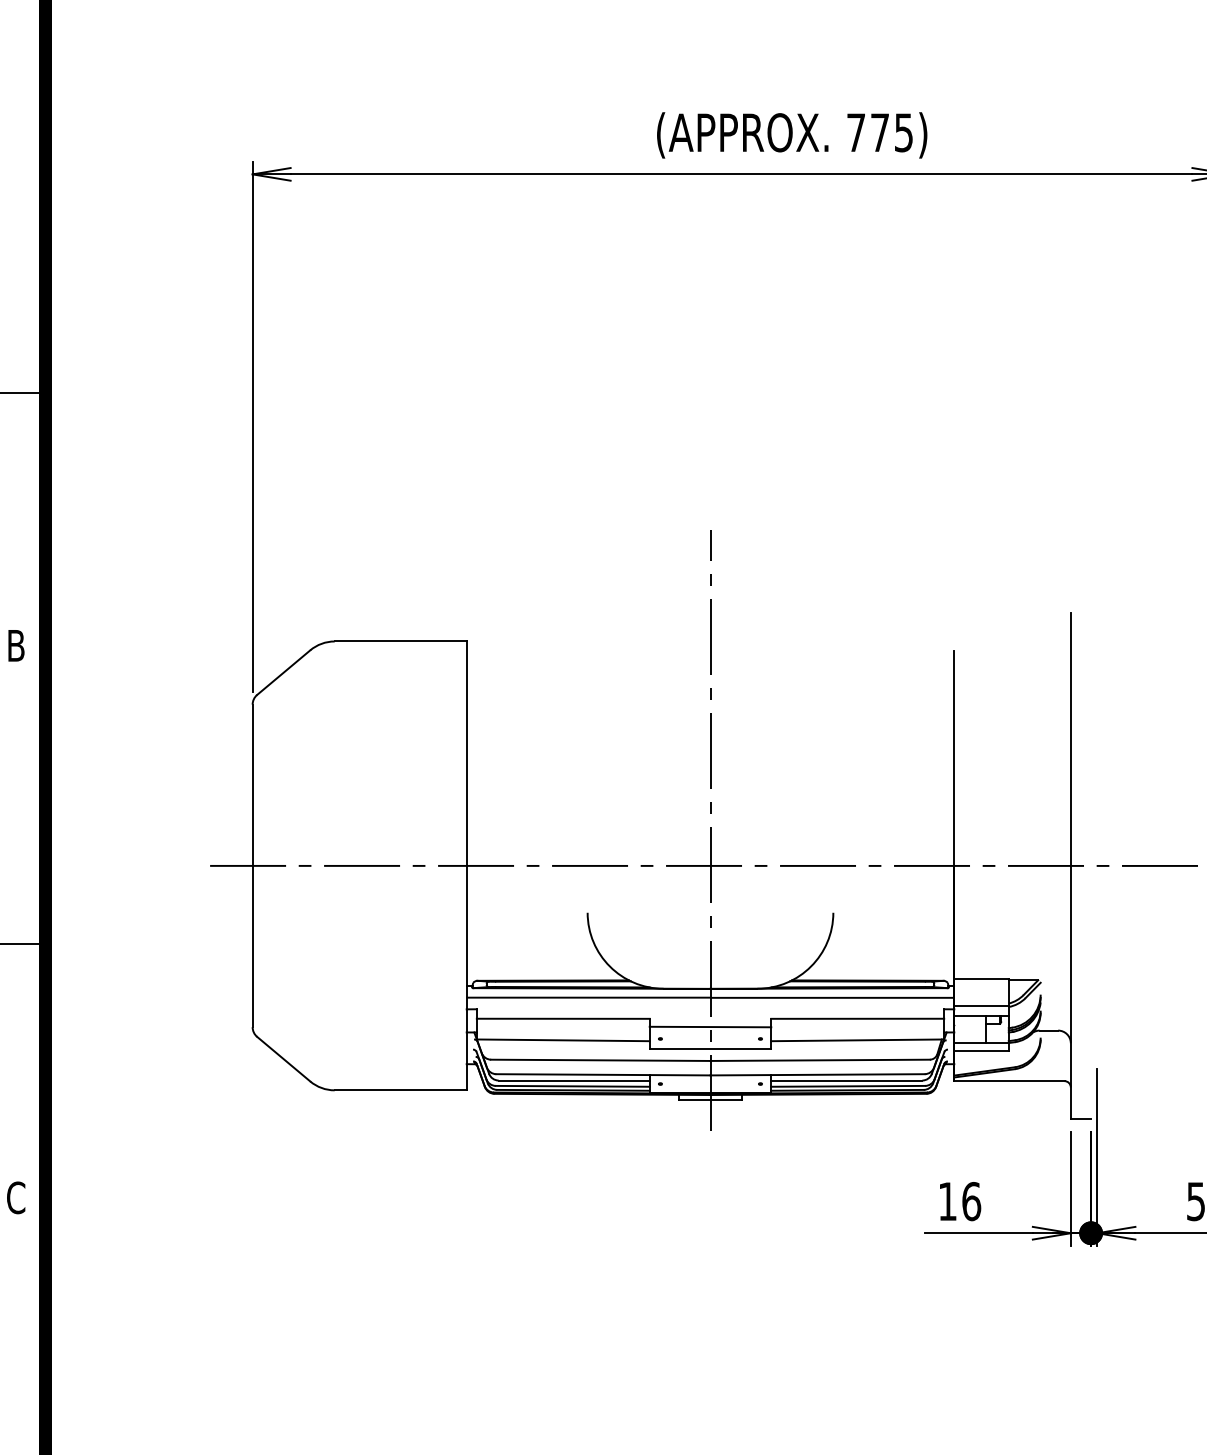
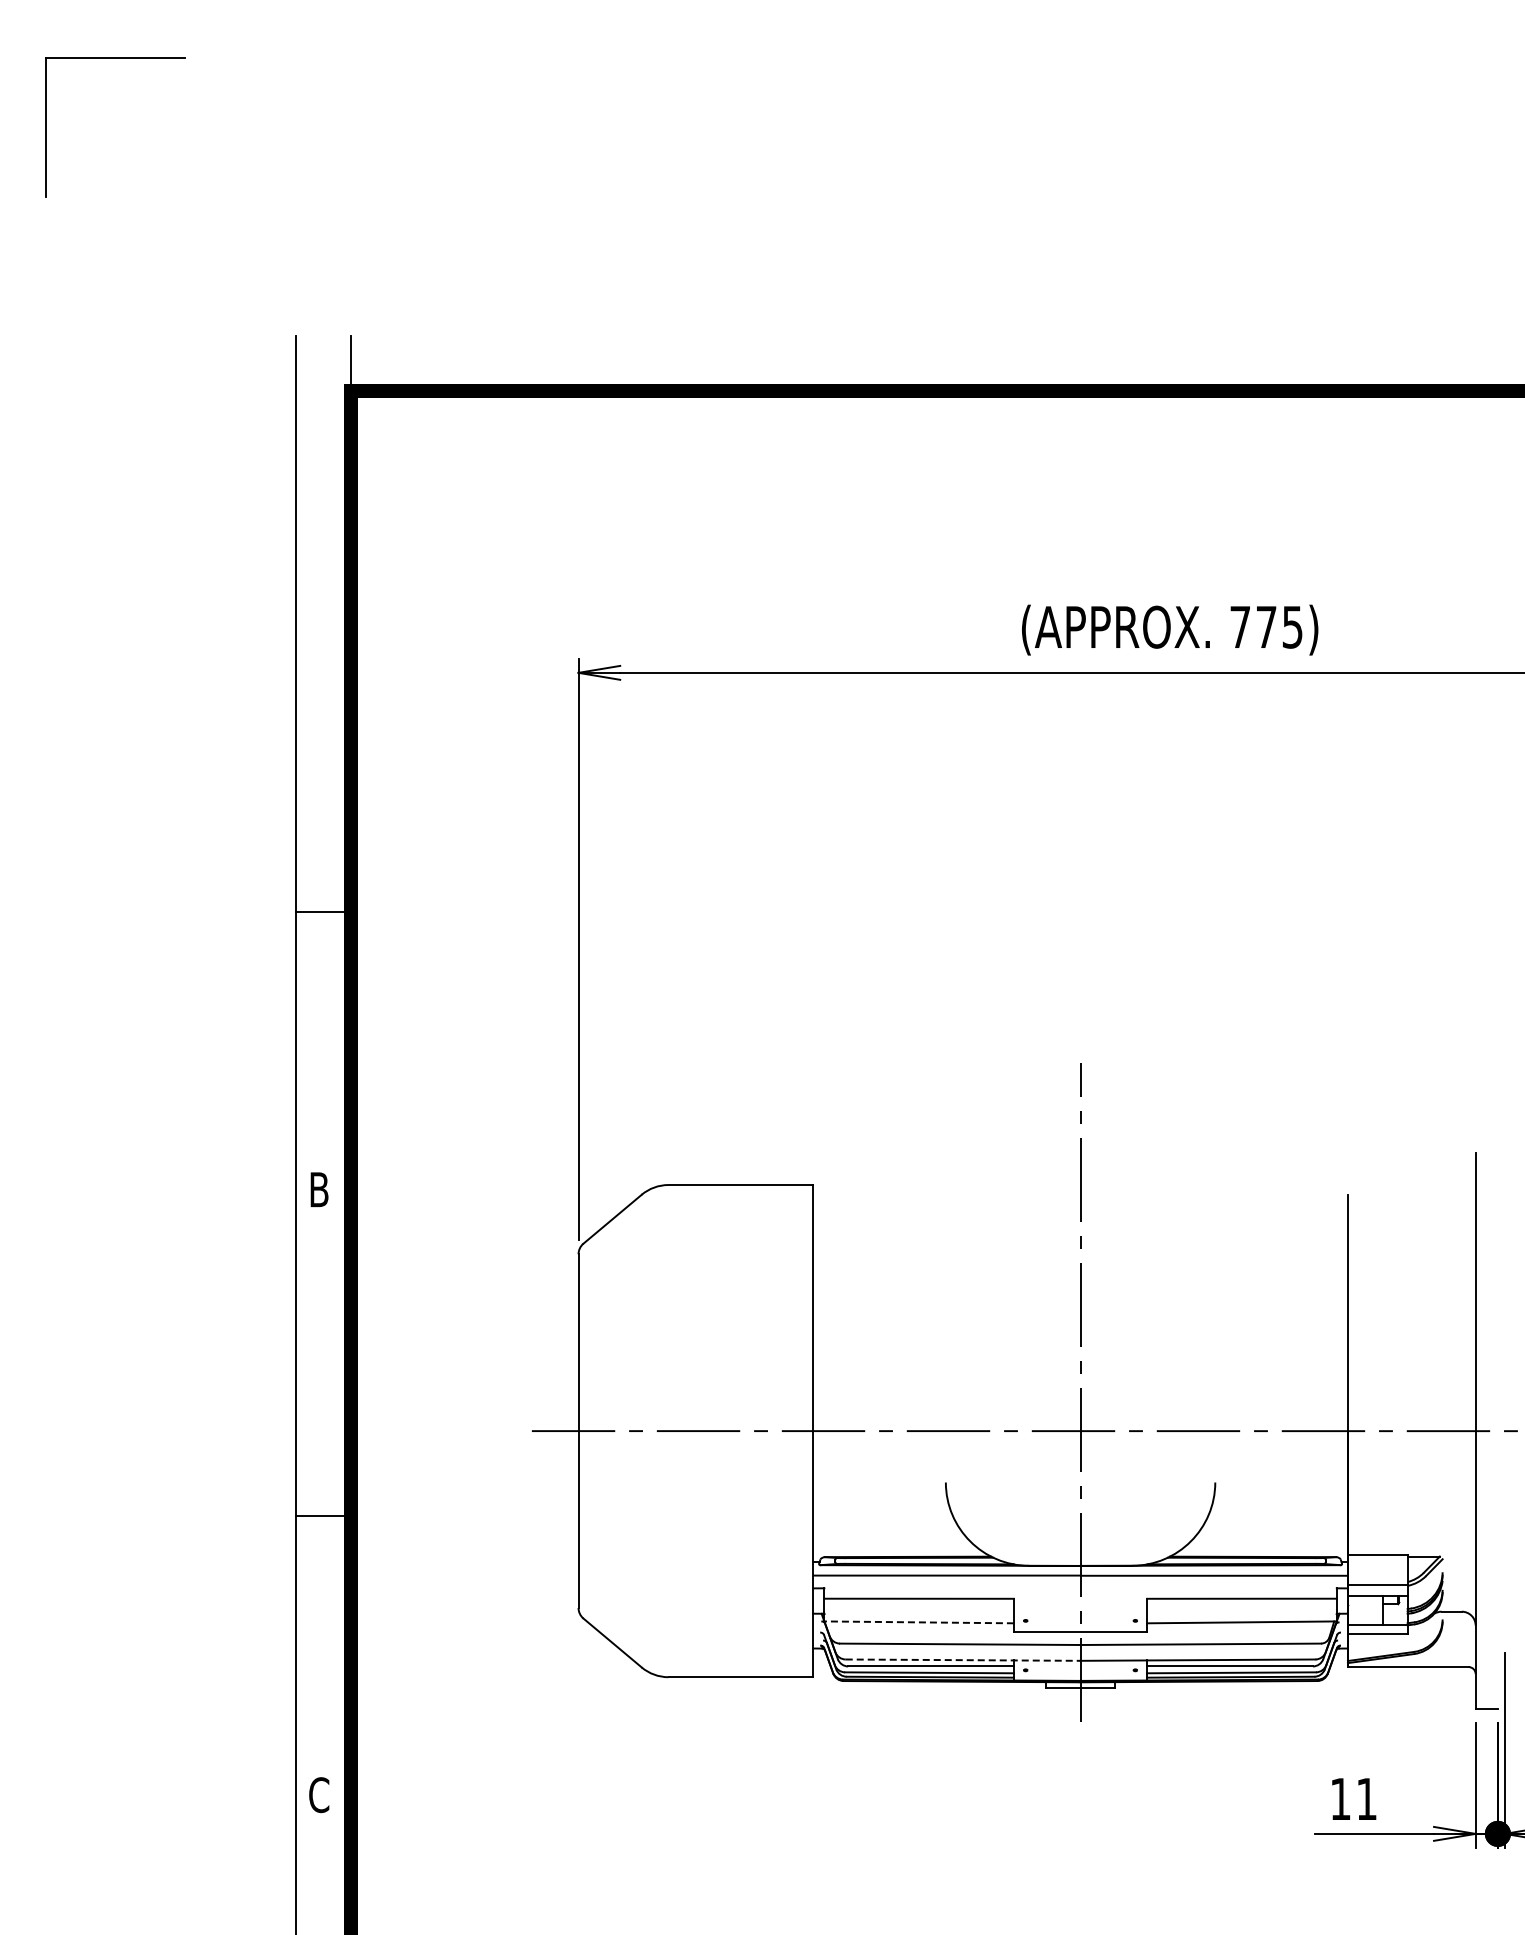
line: (710, 1026) -> (1080, 1607), removed
line: (563, 1040) -> (919, 1622), solid -> dashed
line: (603, 1075) -> (963, 1660), solid -> dashed
text: (971, 1200) -> (1366, 1798), 16 -> 11

